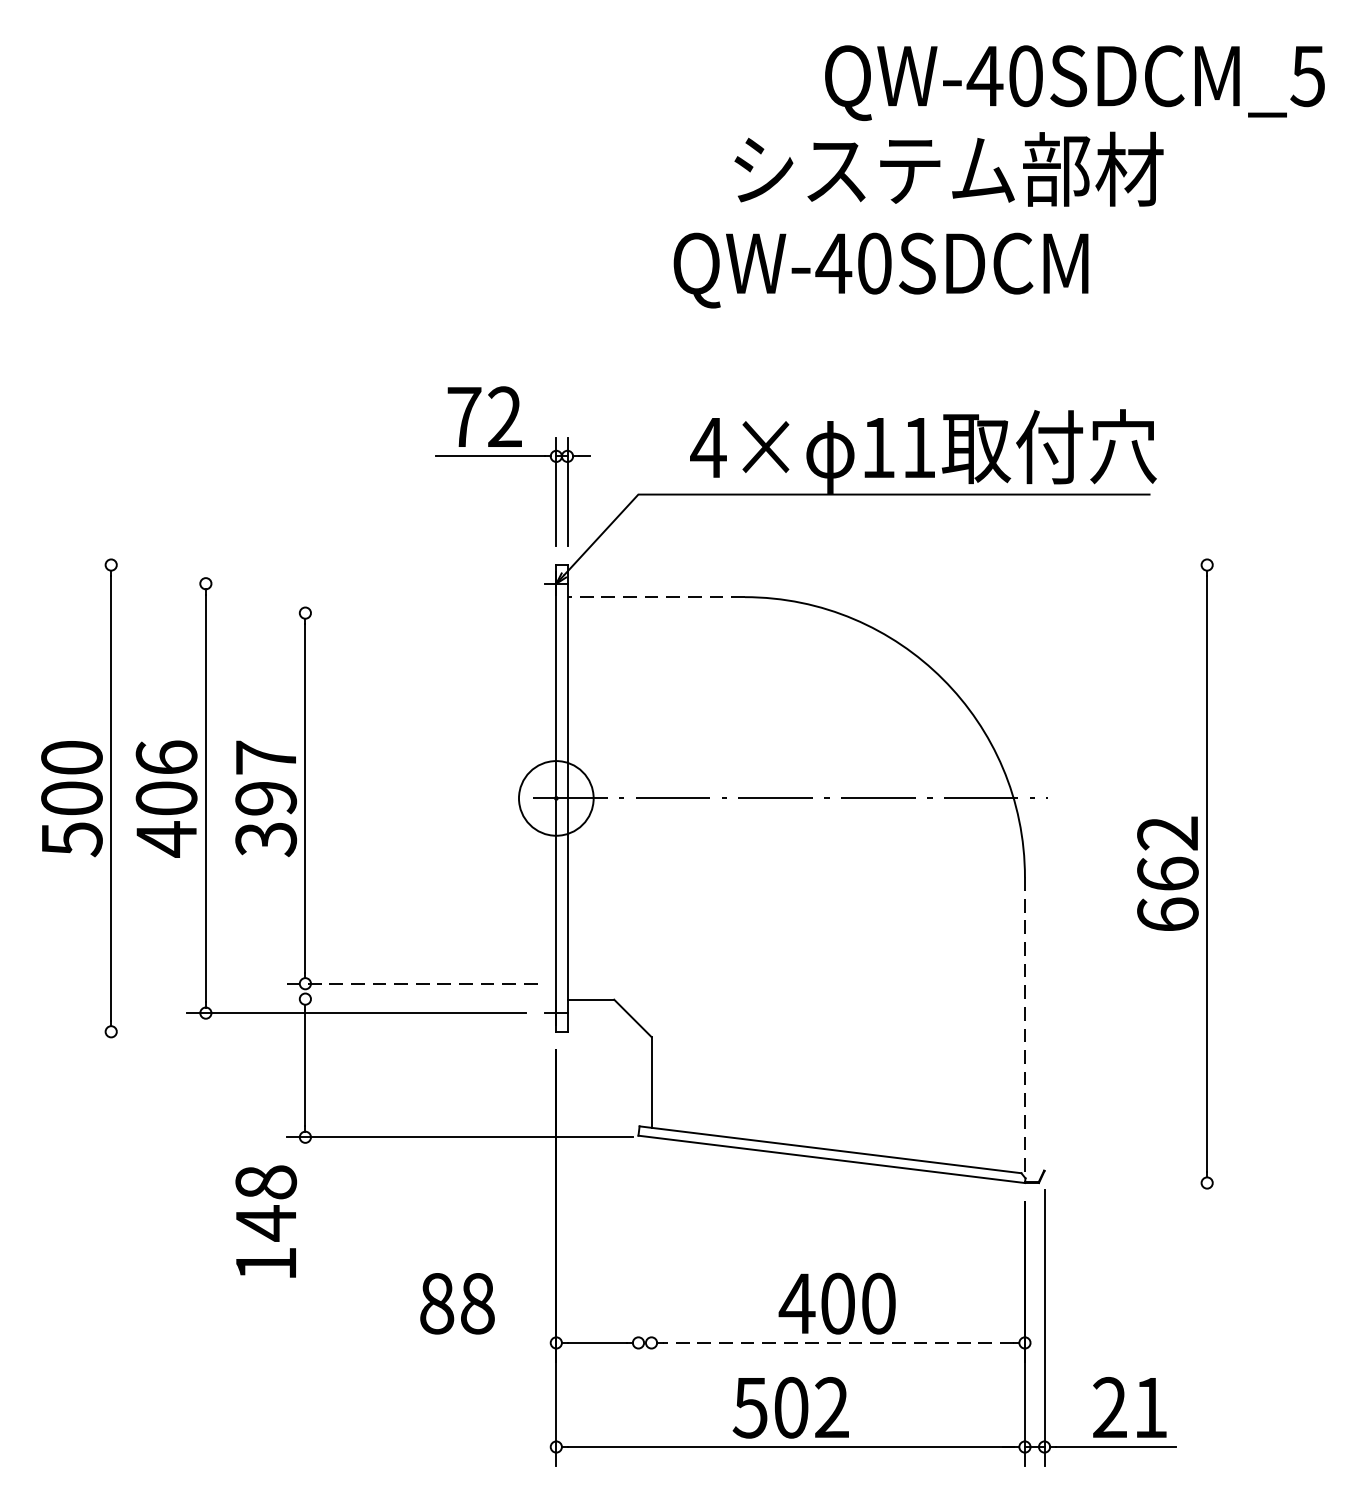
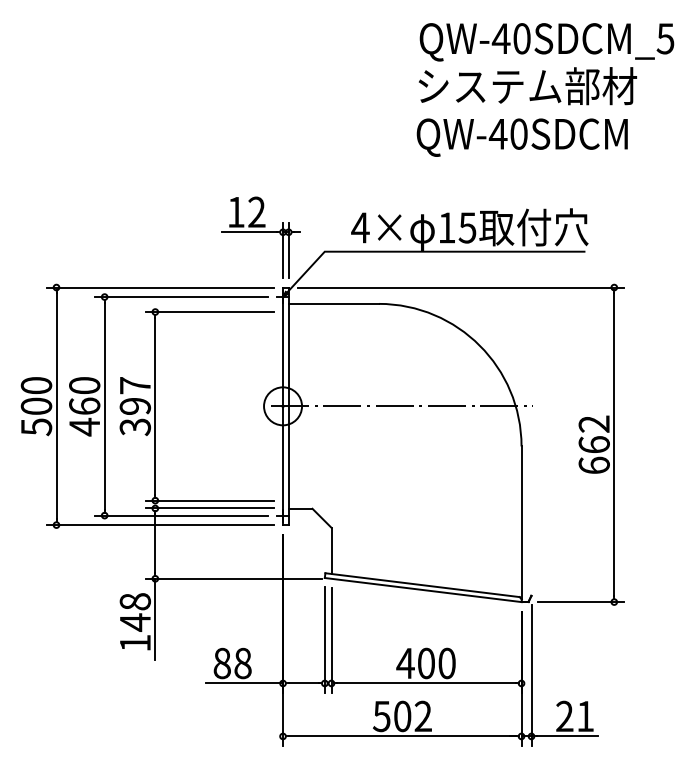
text: (948, 169) -> (527, 86), moved
text: (879, 270) -> (521, 137), moved
text: (462, 417) -> (235, 212), 72 -> 12
text: (918, 447) -> (467, 227), 11 -> 15
line: (315, 564) -> (160, 287), added
line: (905, 564) -> (460, 287), added
line: (356, 584) -> (181, 297), added
line: (655, 596) -> (333, 303), dashed -> solid
line: (411, 614) -> (209, 312), added
text: (166, 777) -> (84, 395), 406 -> 460
line: (411, 983) -> (209, 500), dashed -> solid
line: (411, 999) -> (209, 508), added
line: (1024, 1028) -> (521, 523), dashed -> solid
line: (315, 1032) -> (160, 525), added
line: (1140, 1183) -> (580, 602), added
line: (305, 1217) -> (155, 619), added
line: (637, 1256) -> (324, 639), added
line: (651, 1258) -> (331, 640), added
line: (480, 1343) -> (244, 683), added
line: (838, 1343) -> (426, 683), dashed -> solid

